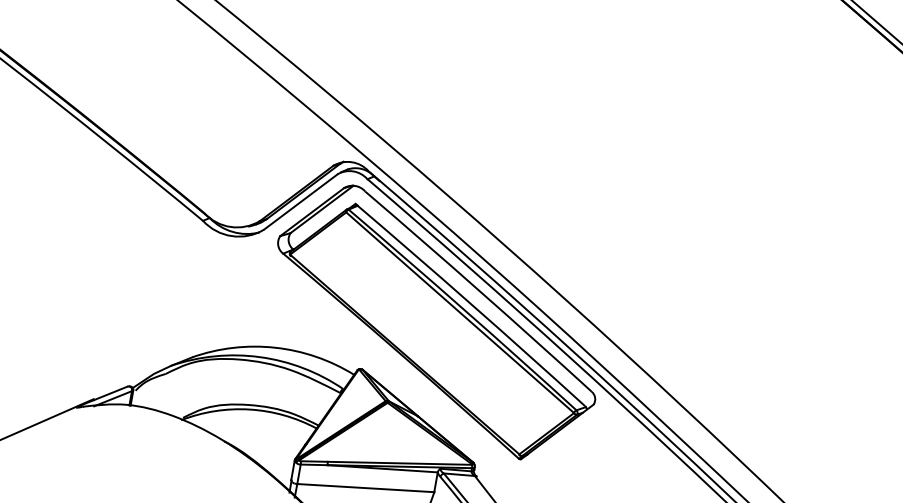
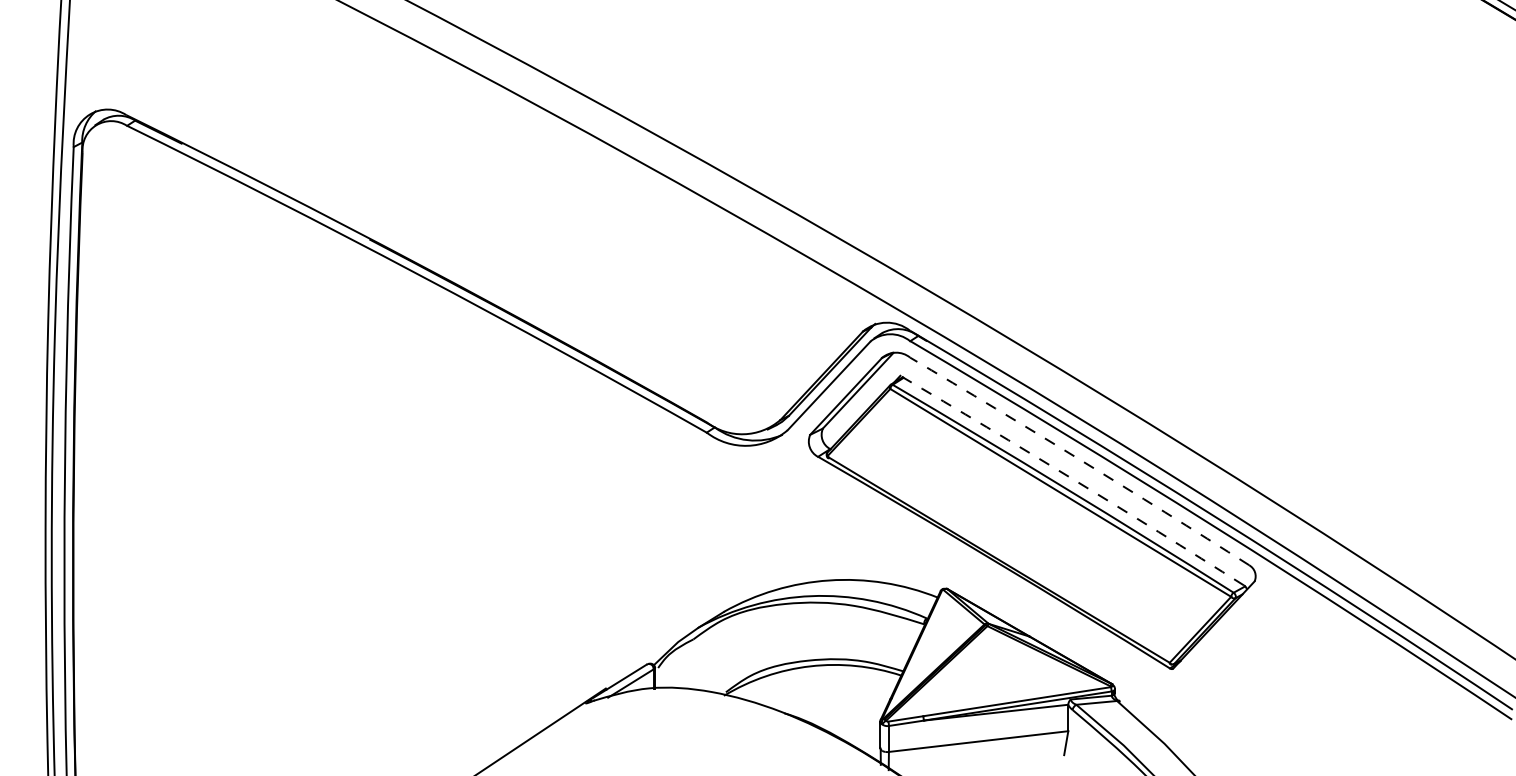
arc: (479, 291) -> (1080, 460), solid -> dashed
arc: (470, 304) -> (1072, 479), solid -> dashed

